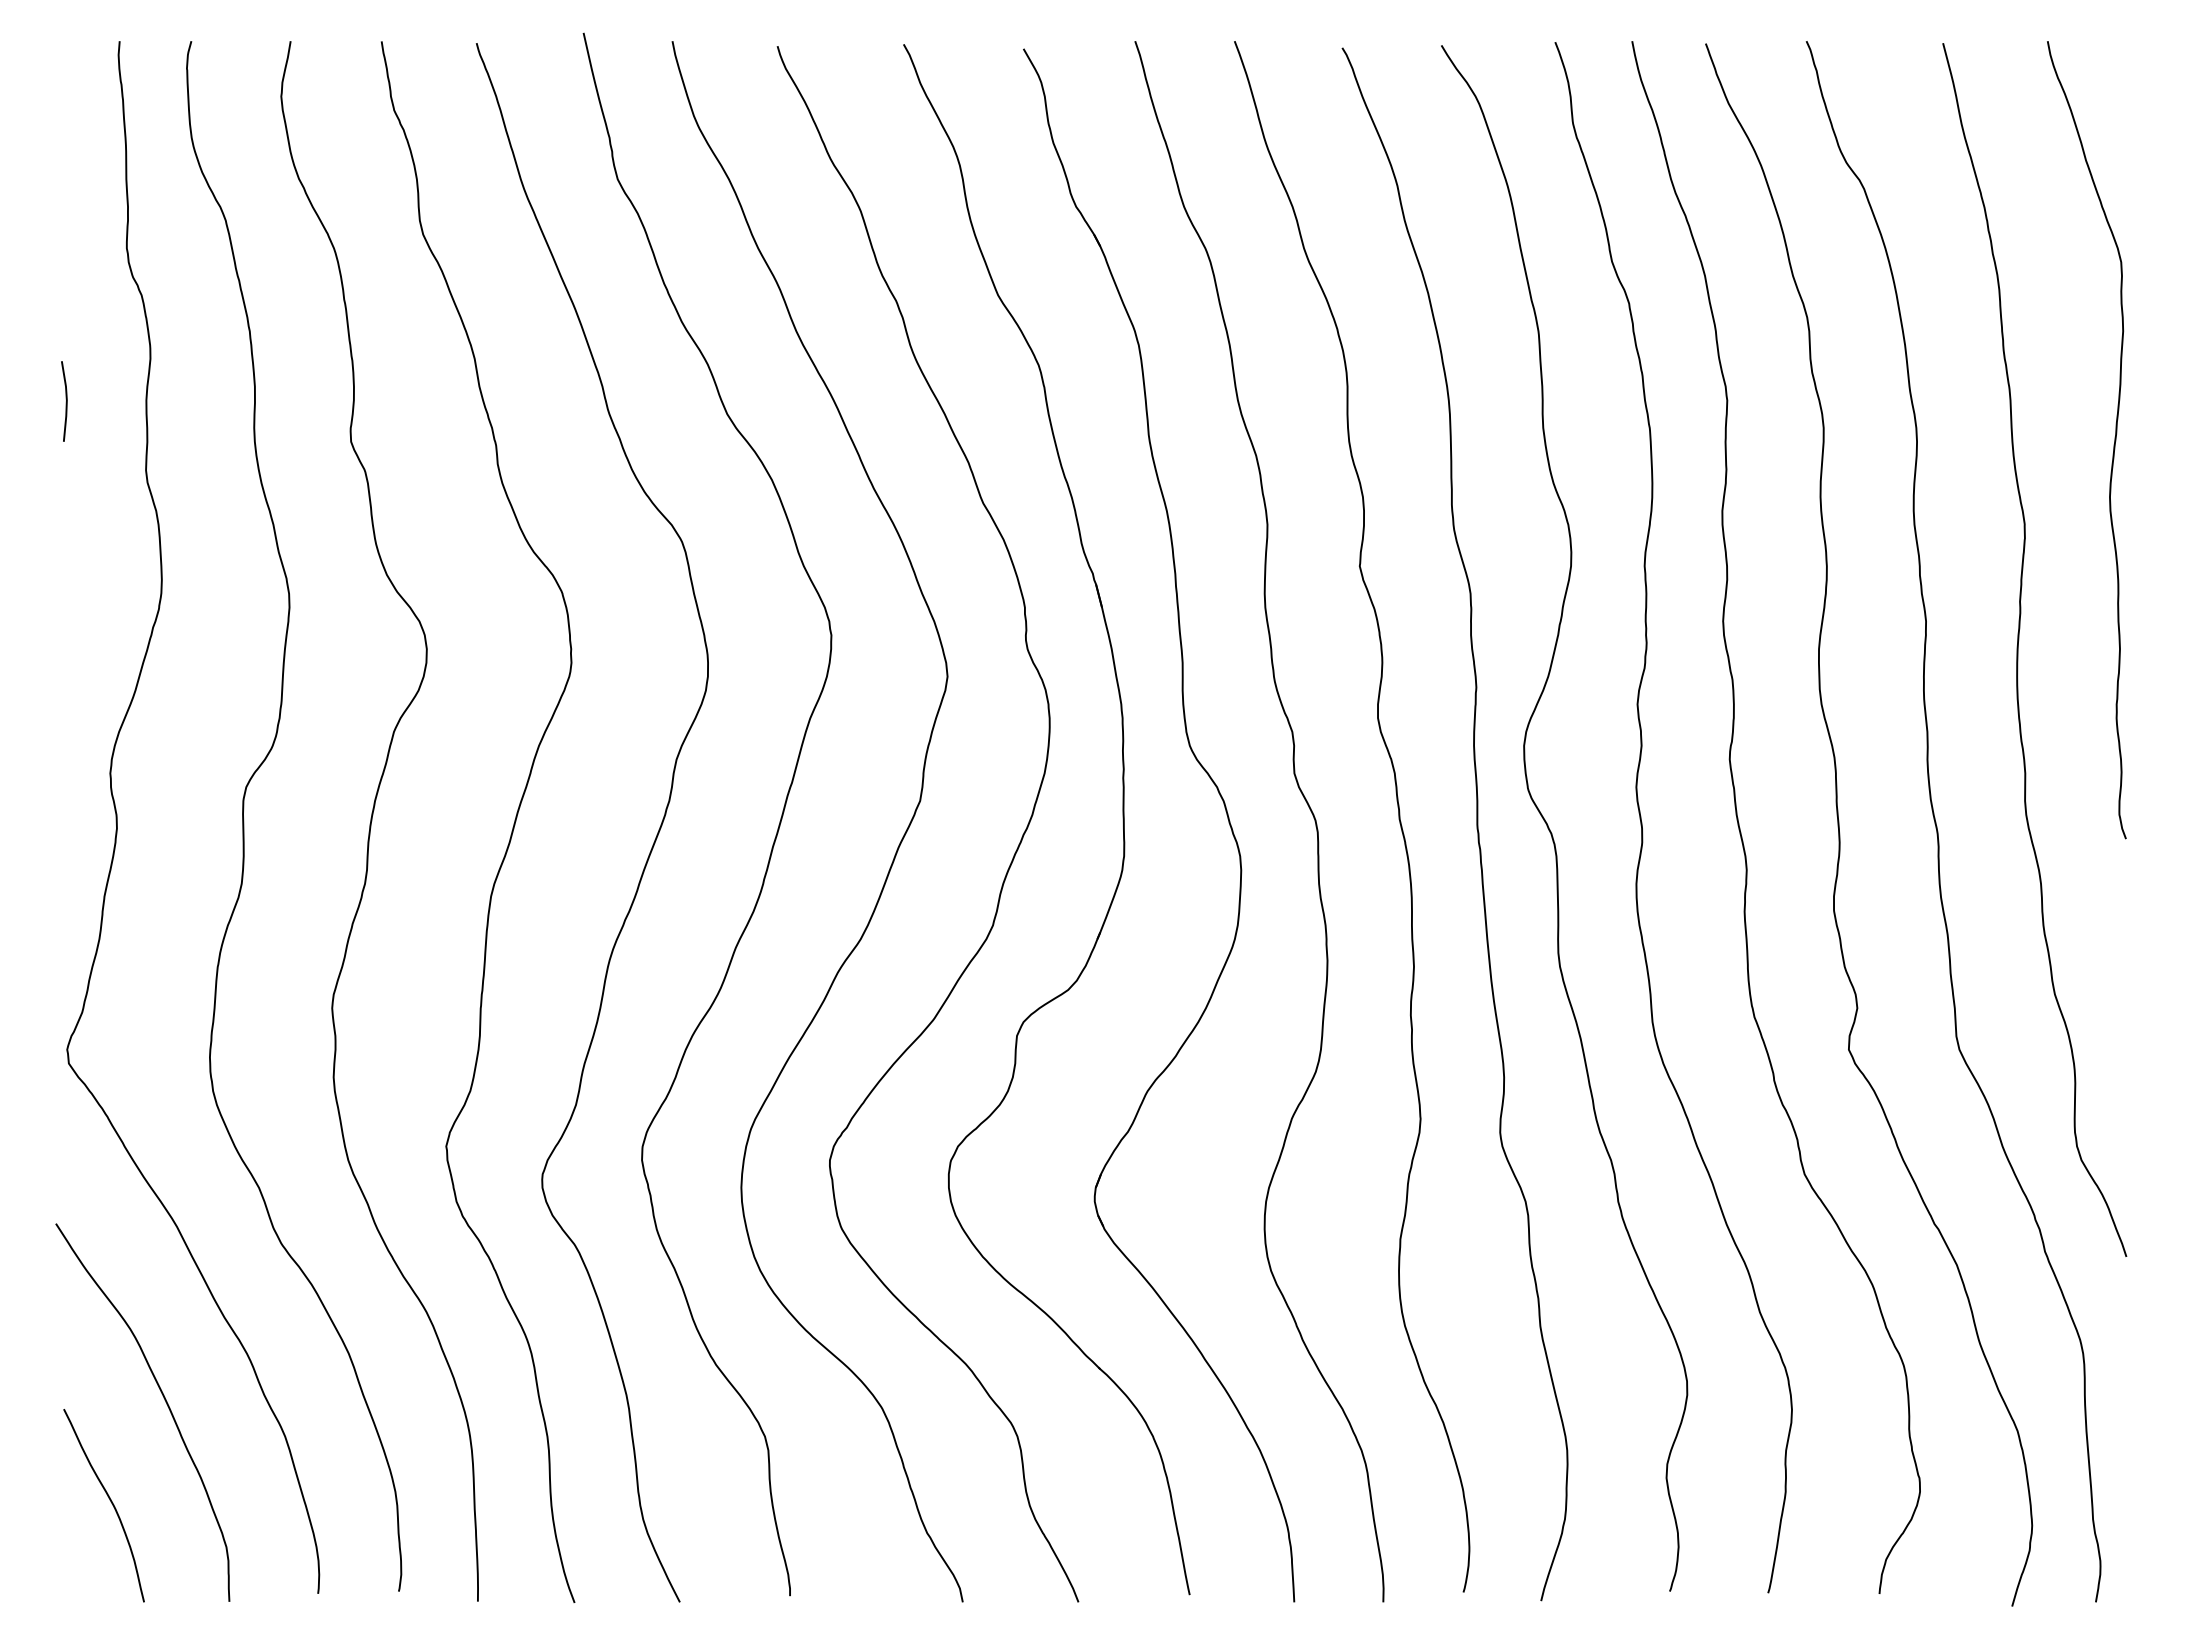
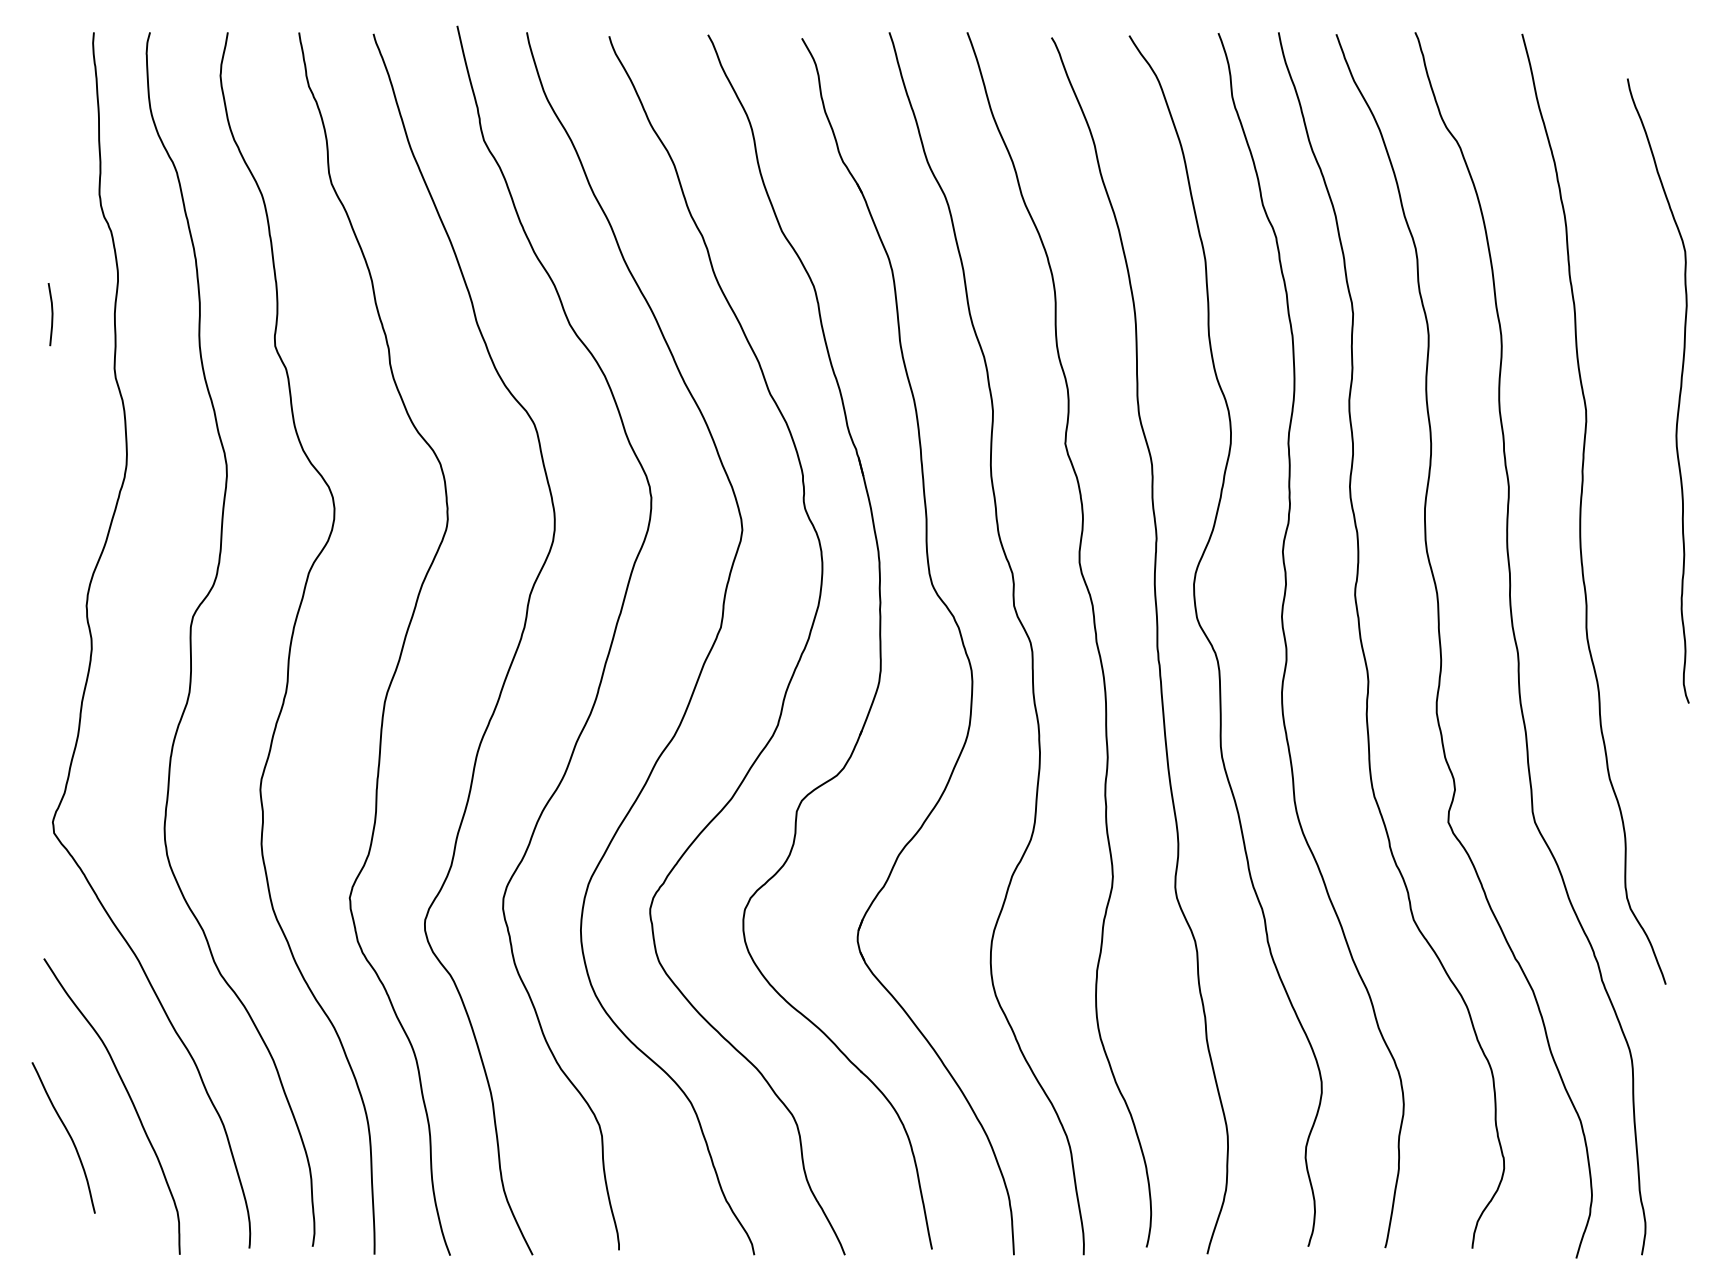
curve: (2113, 444) -> (1679, 394), moved
curve: (110, 1502) -> (68, 1135), moved

